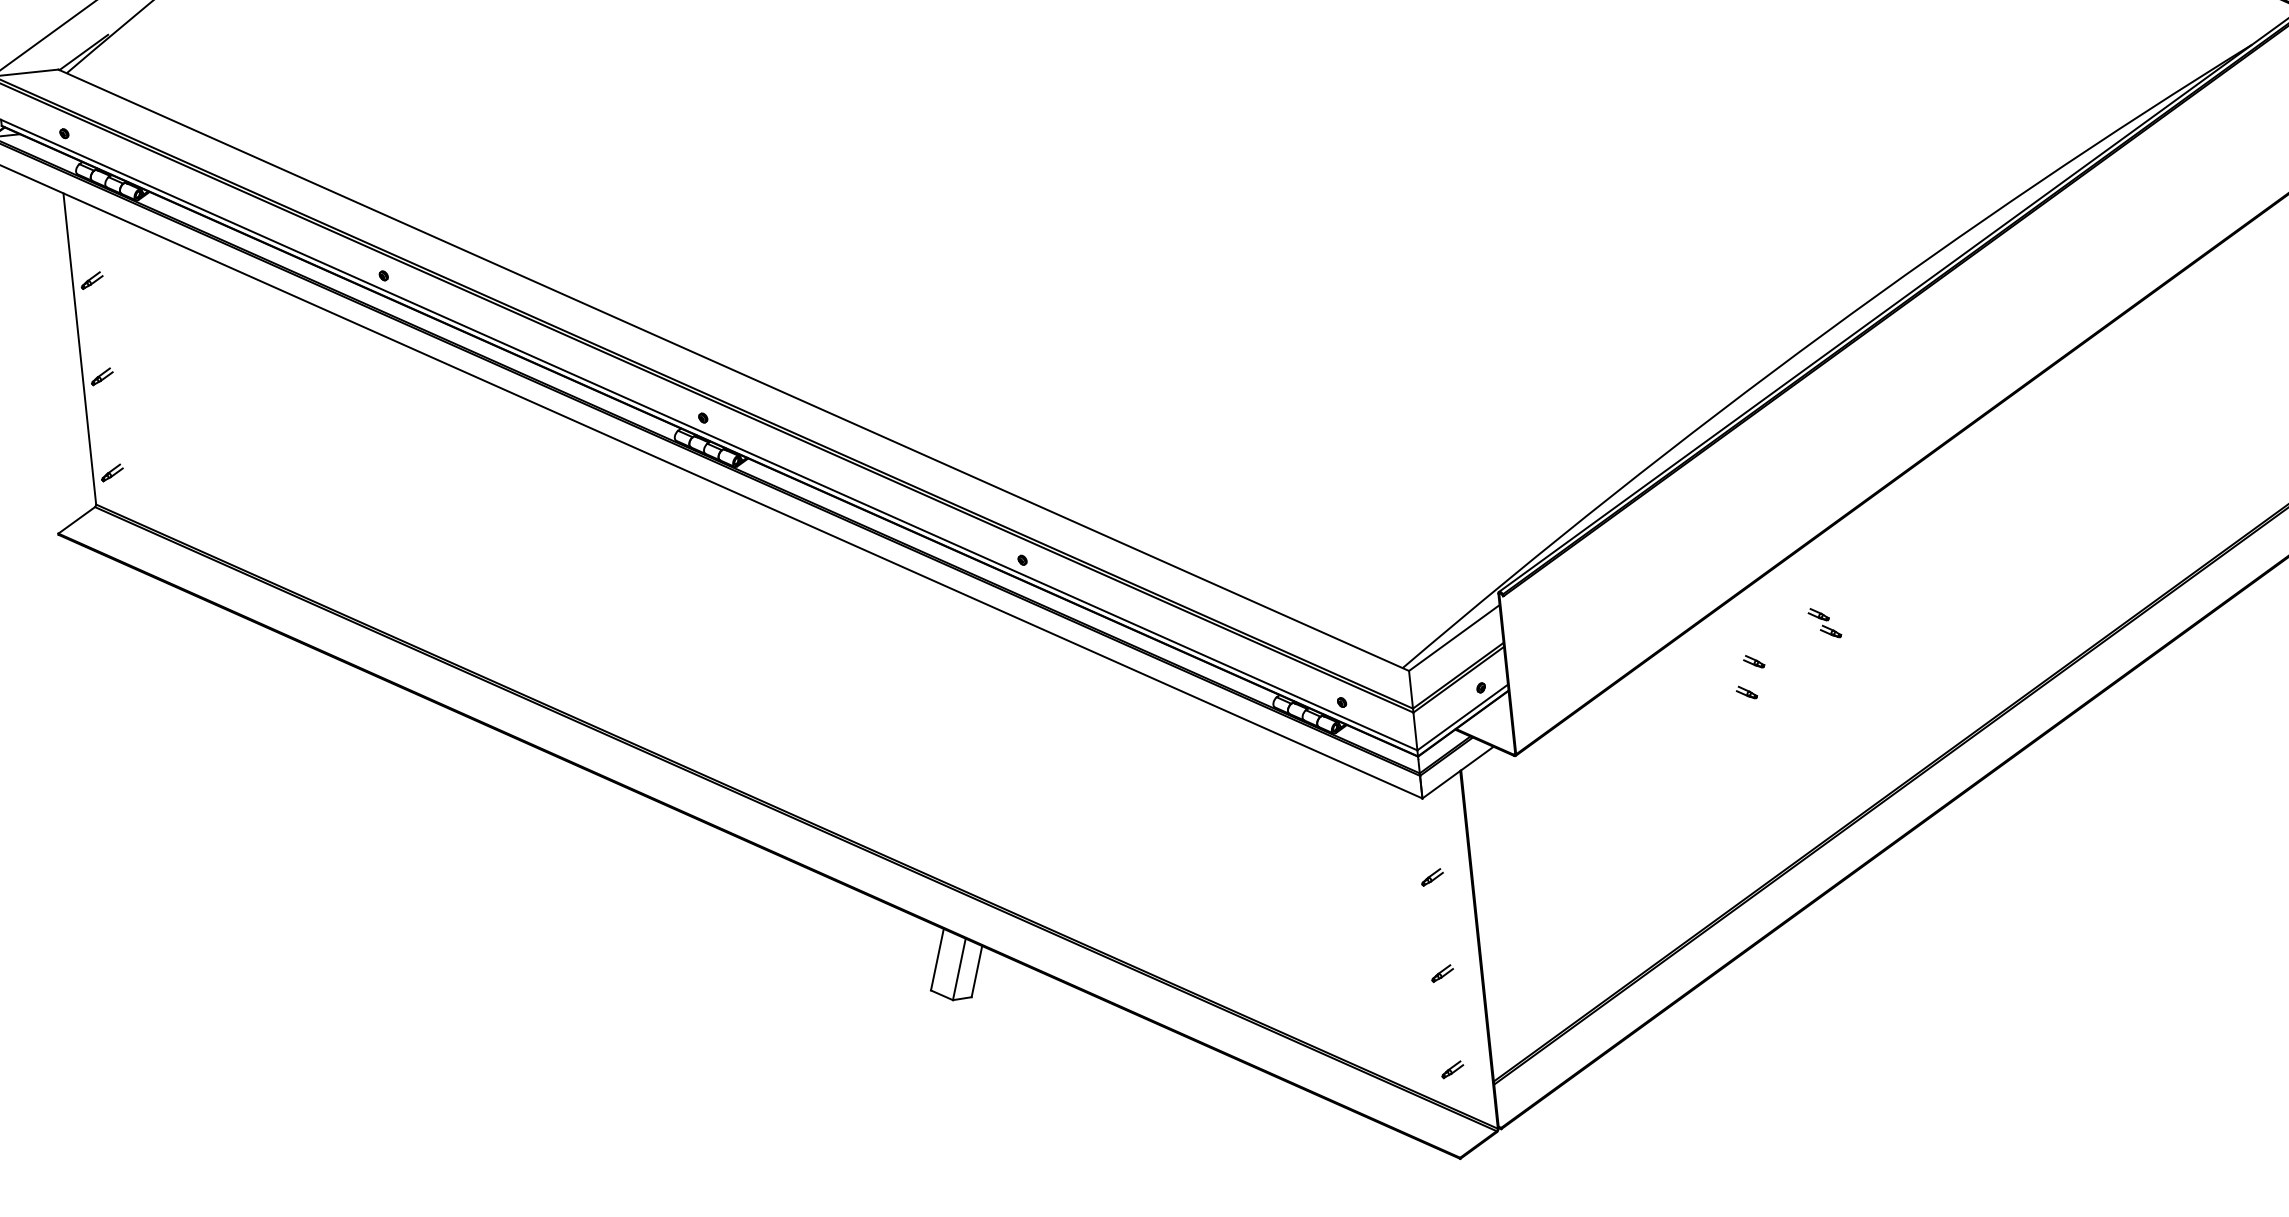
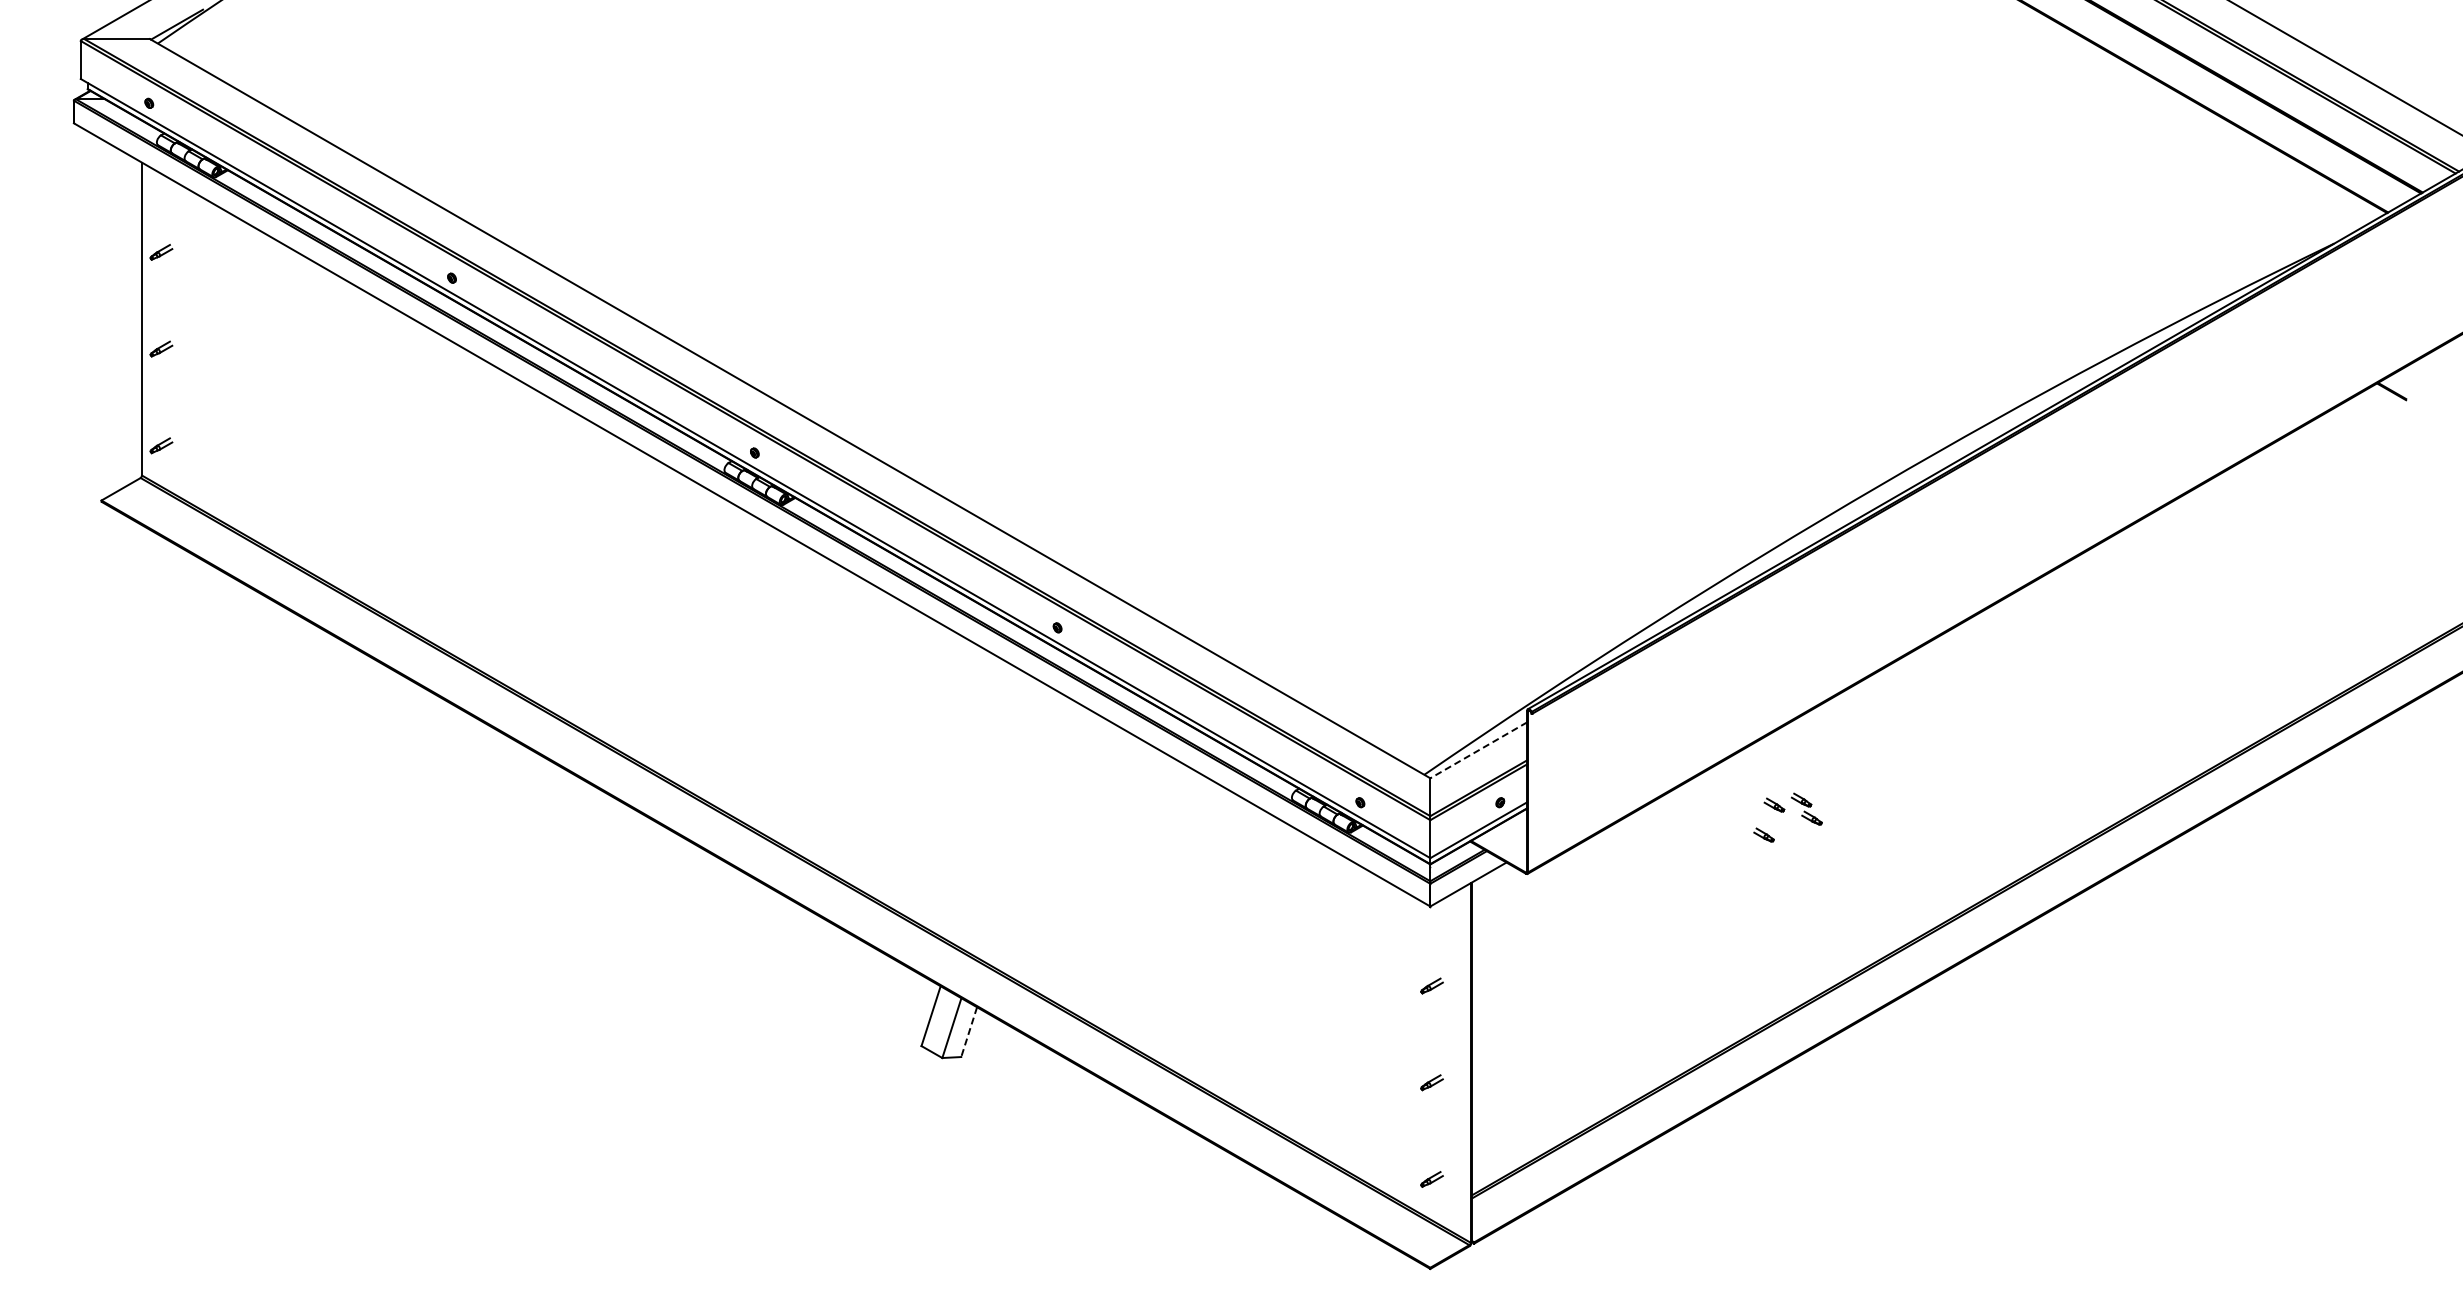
part: (1824, 622) -> (1806, 808), moved
line: (1454, 638) -> (1478, 750), solid -> dashed
line: (977, 971) -> (969, 1032), solid -> dashed

